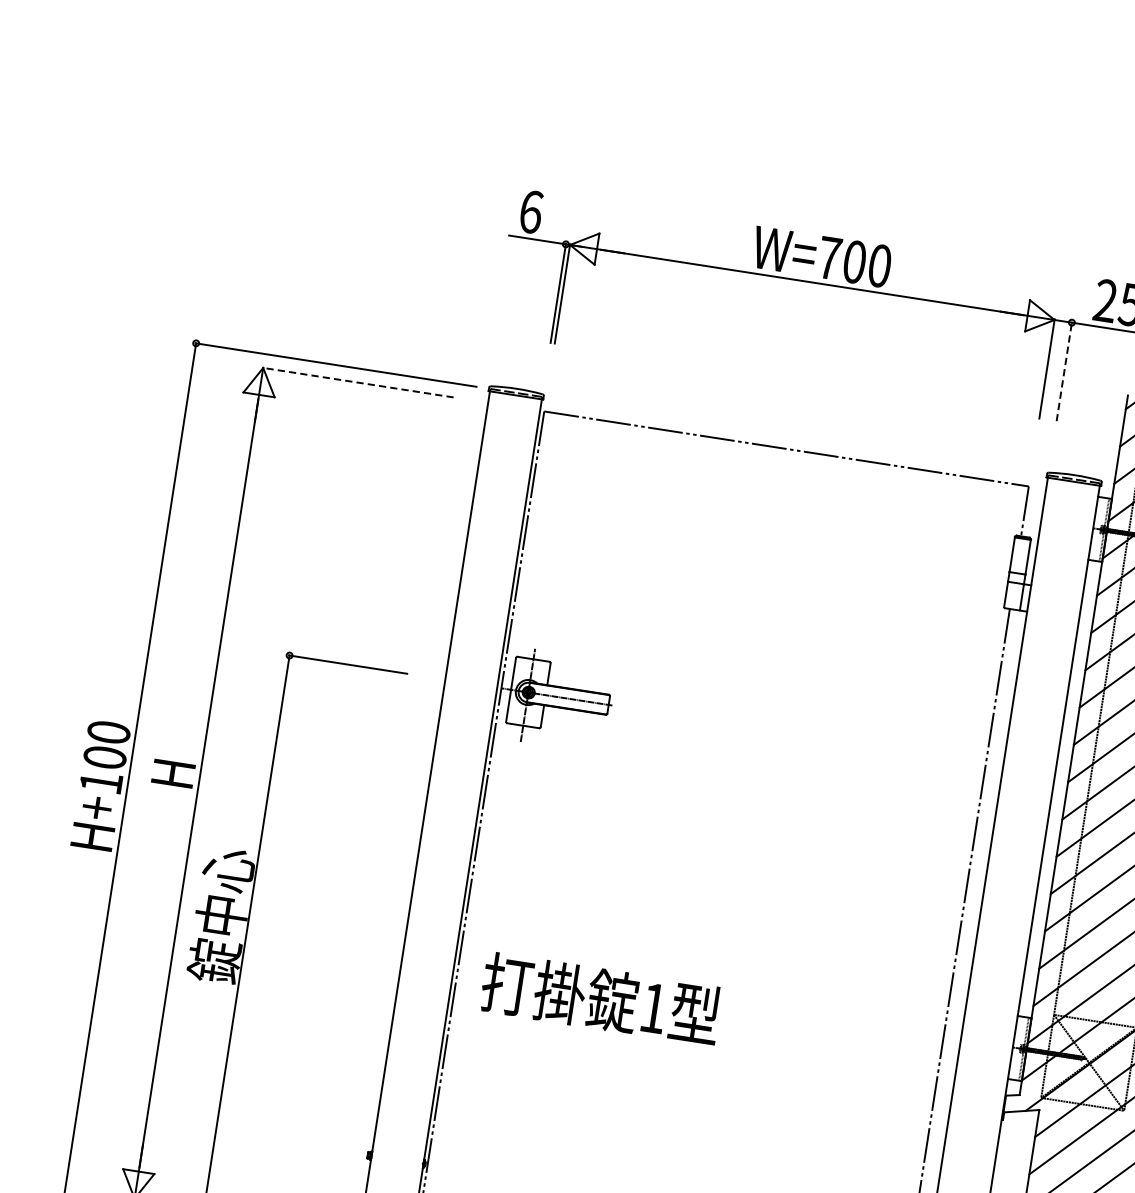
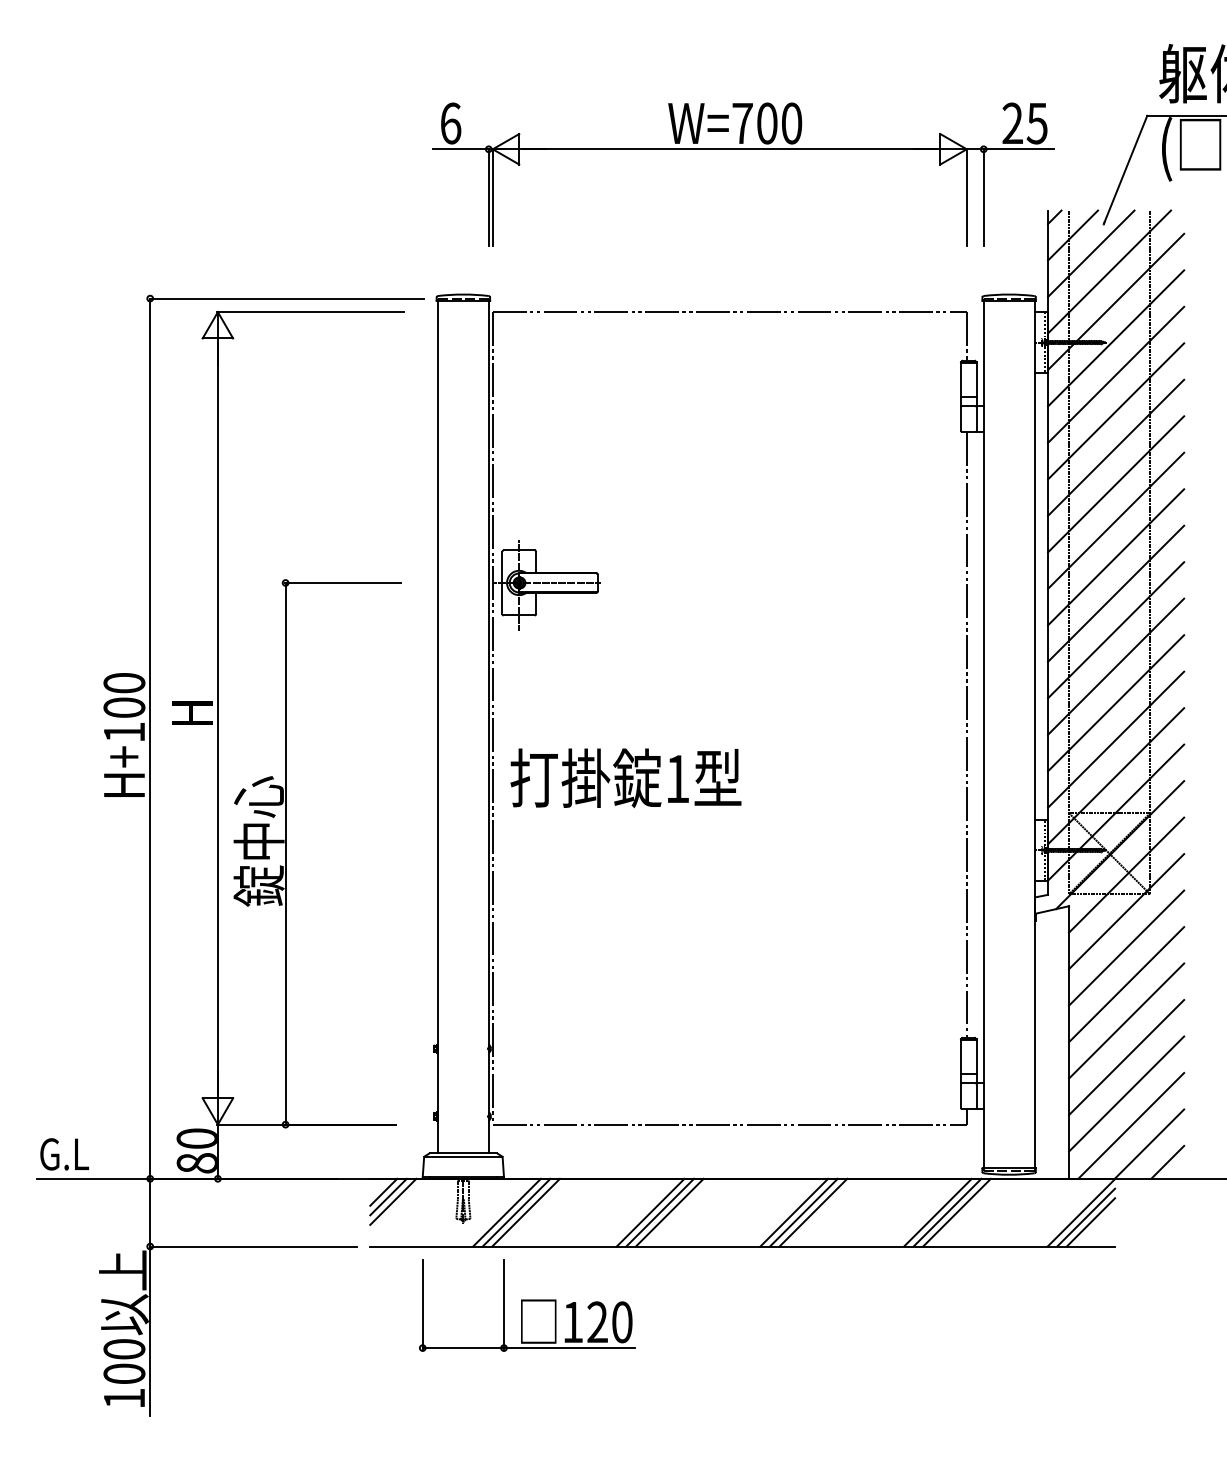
line: (1064, 371) -> (983, 197), dashed -> solid
line: (357, 382) -> (310, 312), dashed -> solid
text: (600, 999) -> (625, 778), moved

